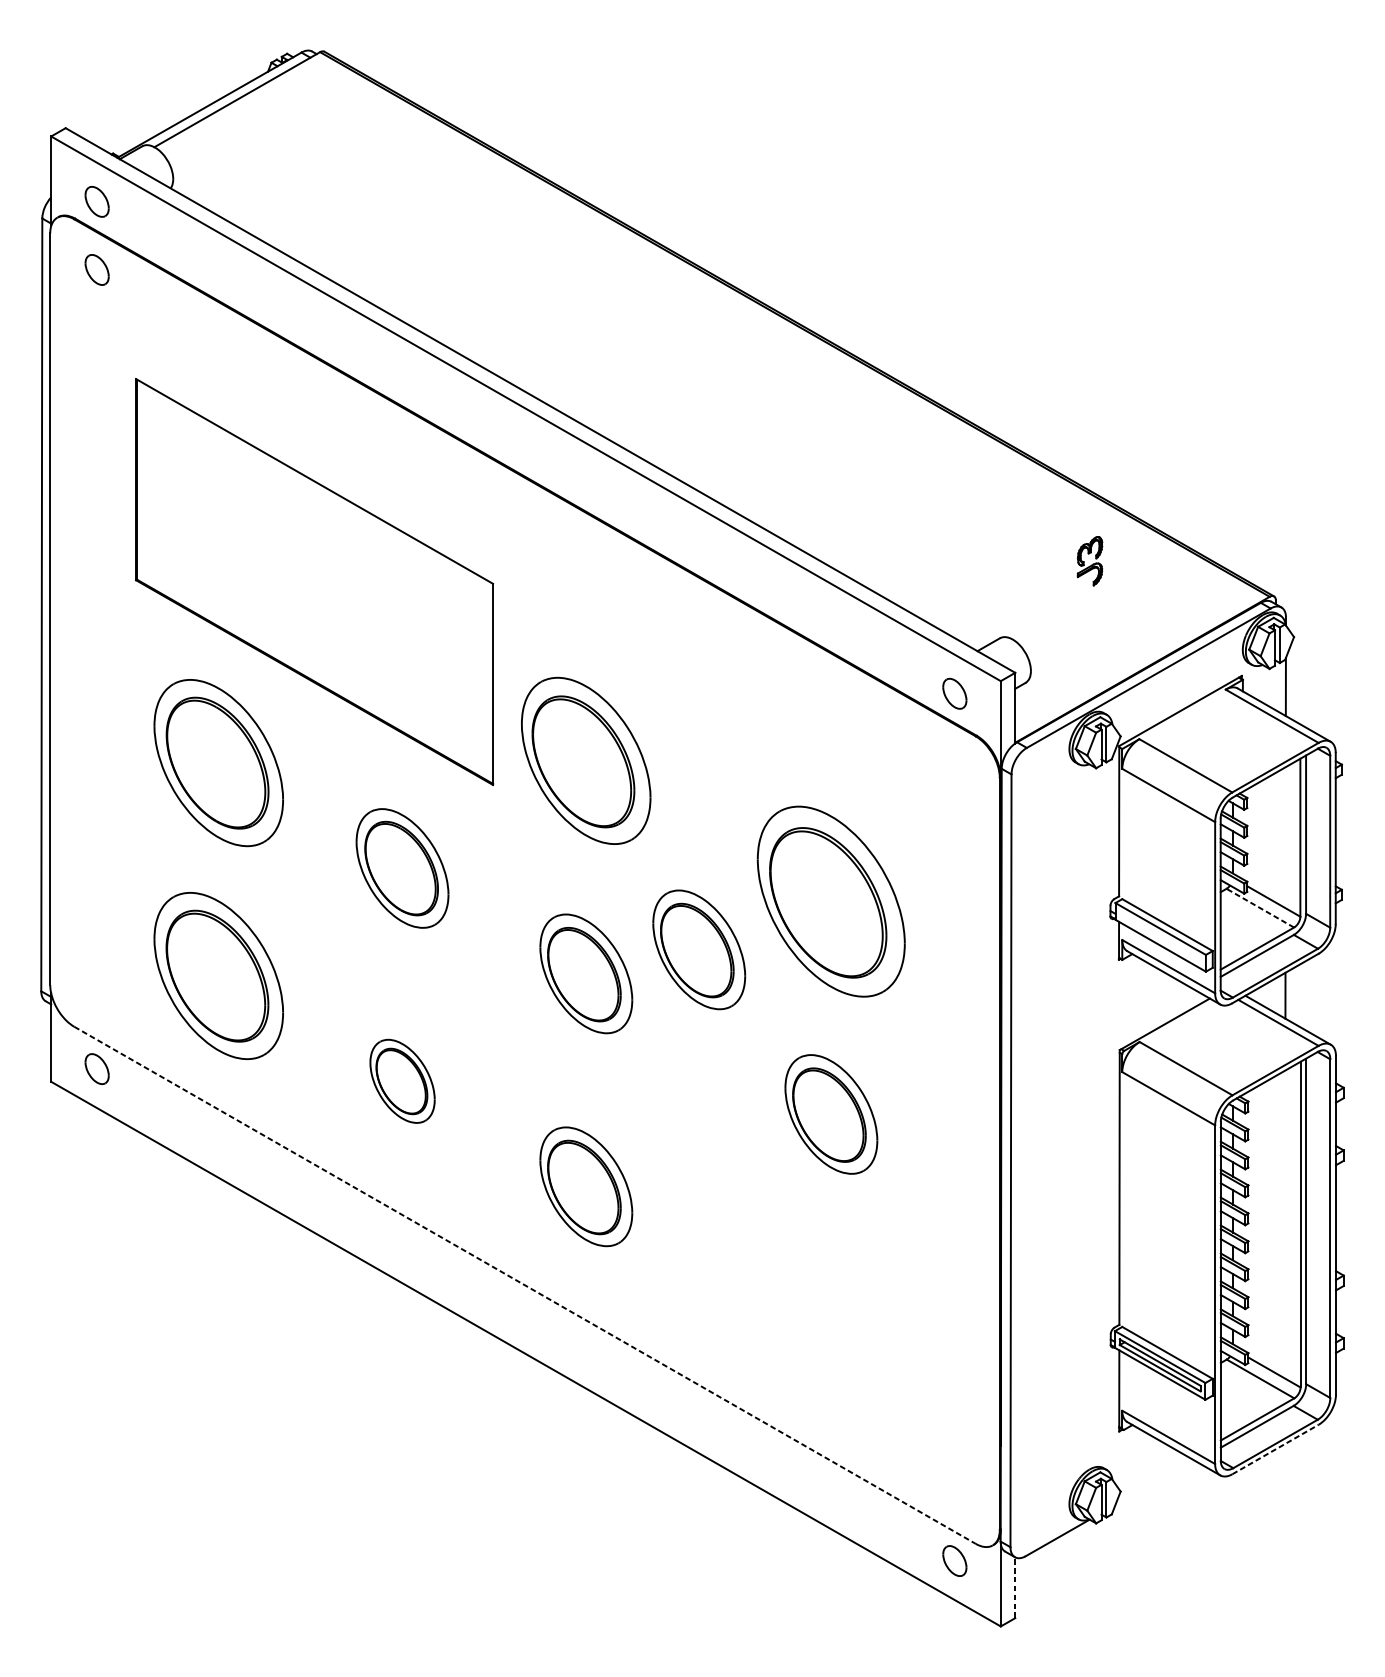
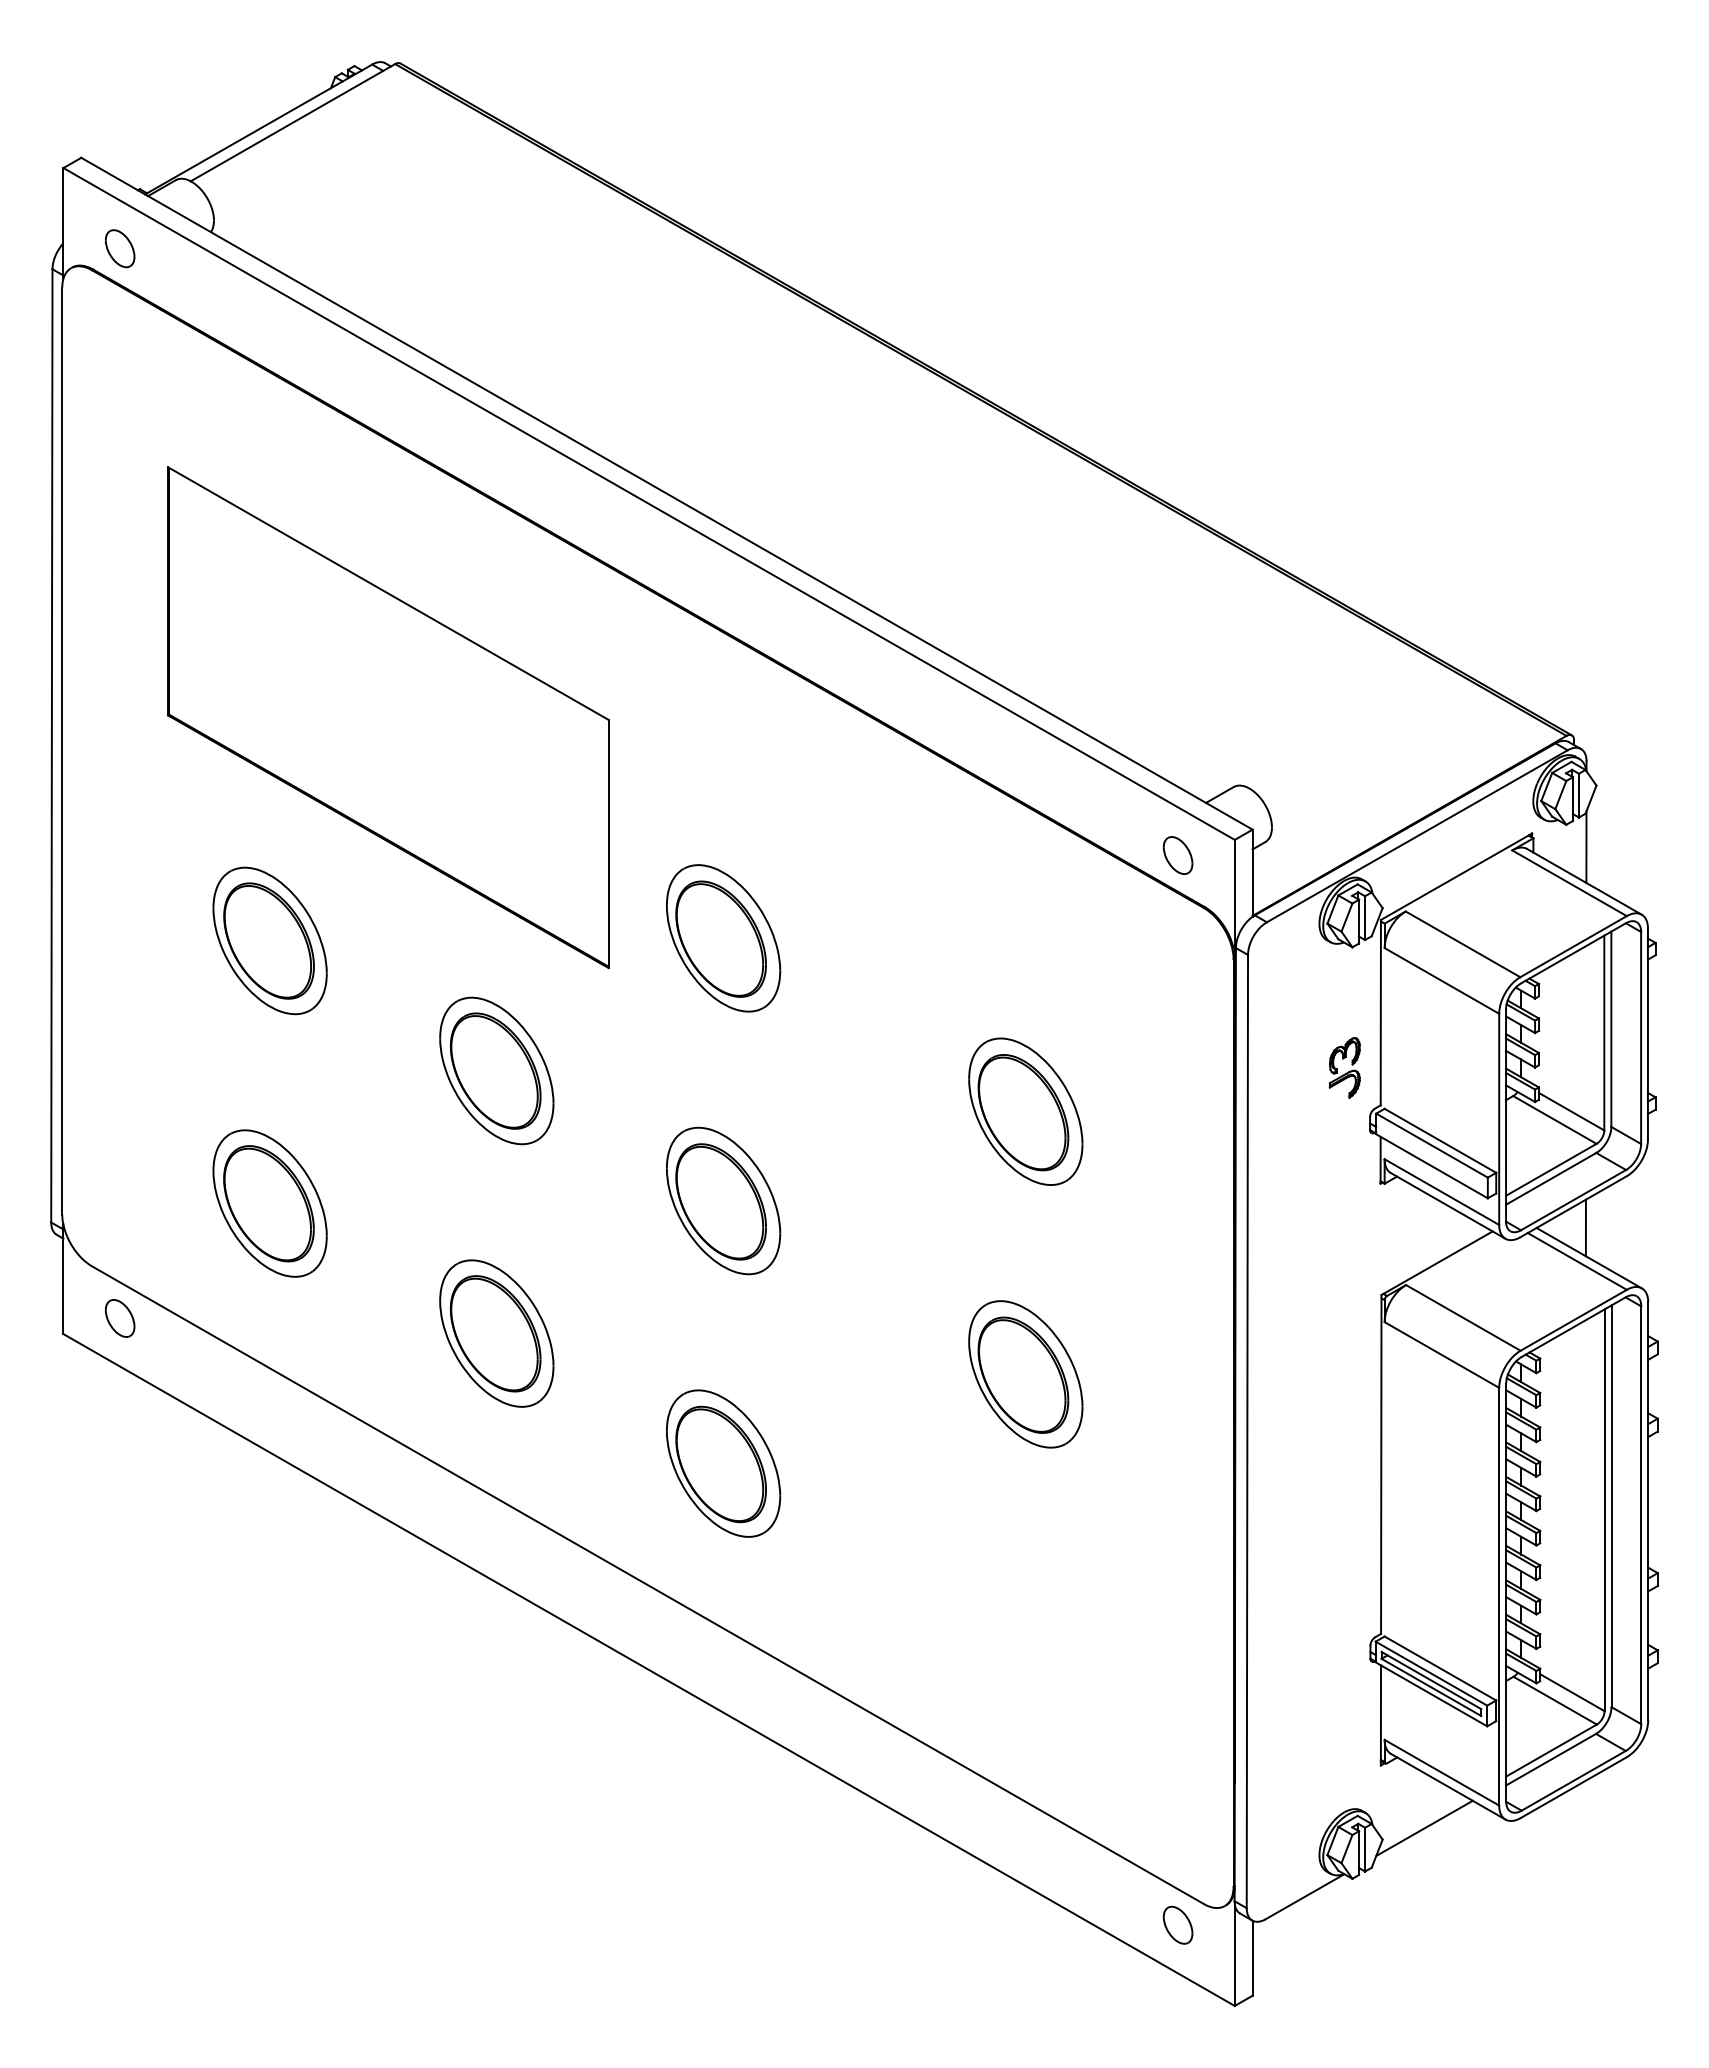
part: (96, 269) -> (119, 332), removed
part: (1089, 560) -> (1344, 1067), moved
part: (586, 761) -> (723, 938), size x0.71
part: (218, 762) -> (269, 940), size x0.71
part: (831, 901) -> (1025, 1111), size x0.62
line: (1259, 907) -> (1554, 1119), dashed -> solid
part: (698, 949) -> (862, 1171), removed
part: (218, 975) -> (269, 1203), size x0.71
part: (402, 1081) -> (496, 1333), size x1.43
line: (524, 1285) -> (647, 1585), dashed -> solid
line: (1276, 1449) -> (1574, 1787), dashed -> solid
line: (1154, 1482) -> (1424, 1828), added
line: (1015, 1587) -> (1252, 1958), dashed -> solid

